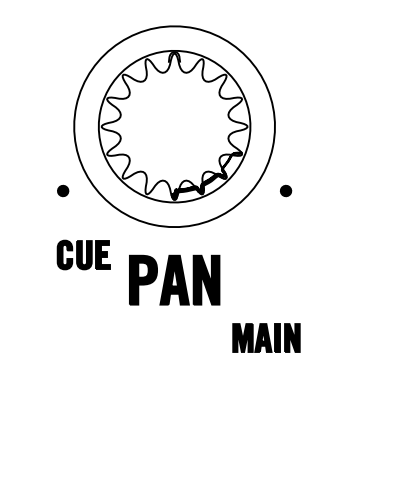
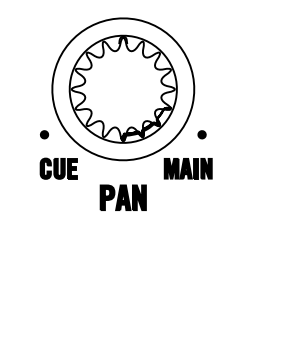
part: (83, 254) -> (58, 168), moved
part: (174, 279) -> (123, 197), size x0.71
part: (266, 337) -> (188, 168), moved

